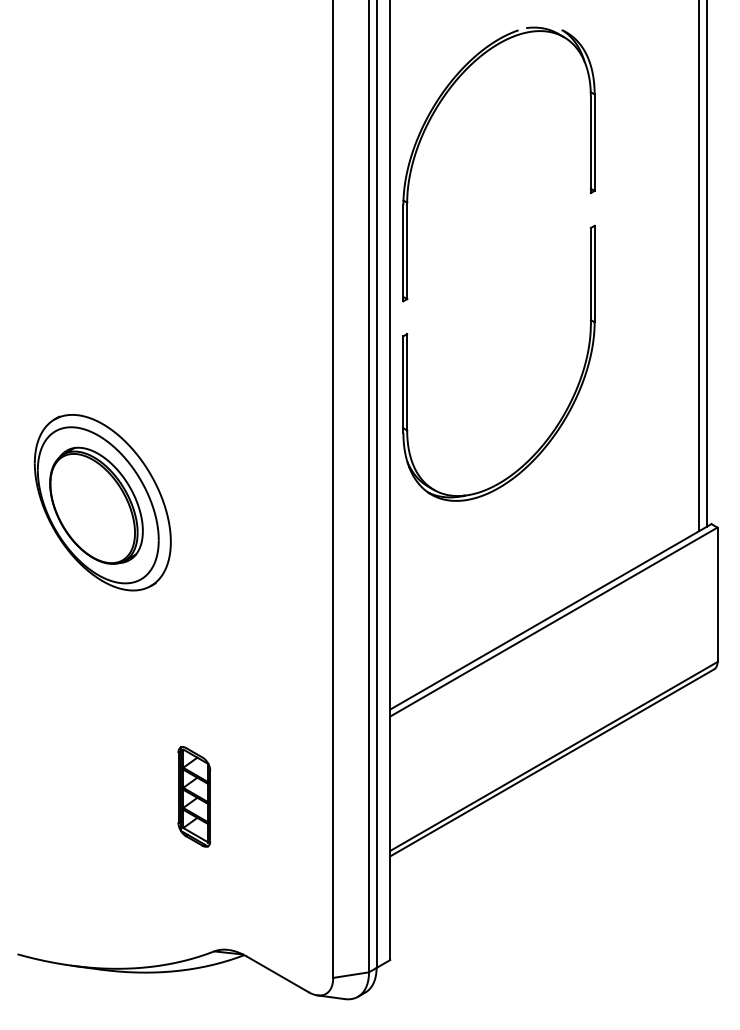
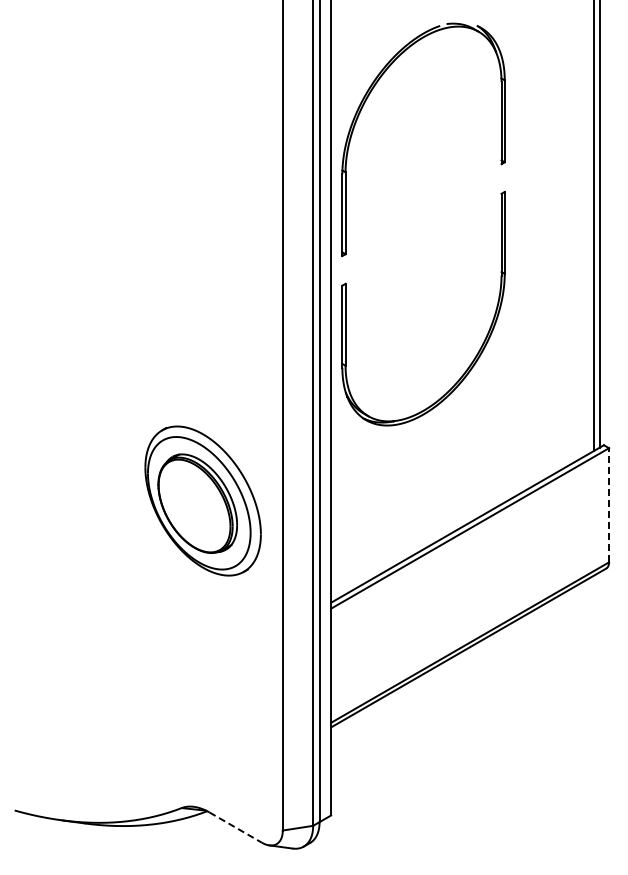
part: (102, 502) -> (202, 500), moved
line: (718, 593) -> (609, 504), solid -> dashed
part: (193, 796) -> (164, 676), removed
line: (278, 974) -> (236, 827), solid -> dashed

